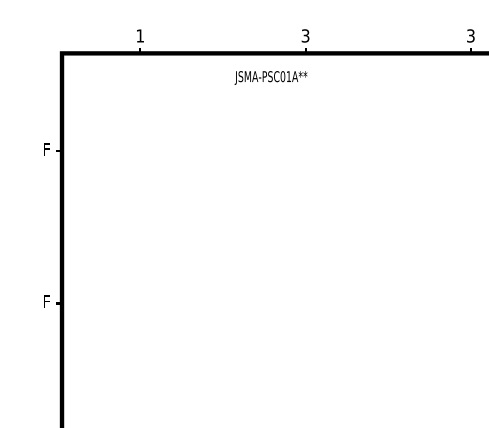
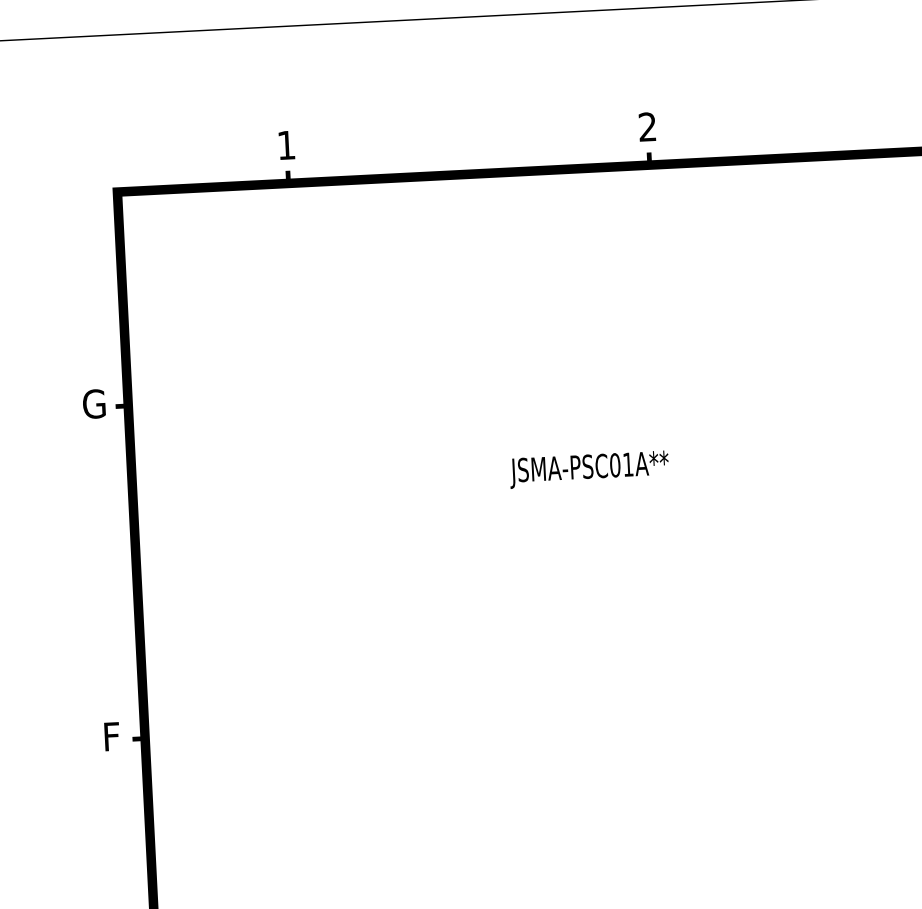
text: (305, 35) -> (647, 126), 3 -> 2
text: (270, 77) -> (588, 468), moved
text: (46, 149) -> (94, 403), F -> G

